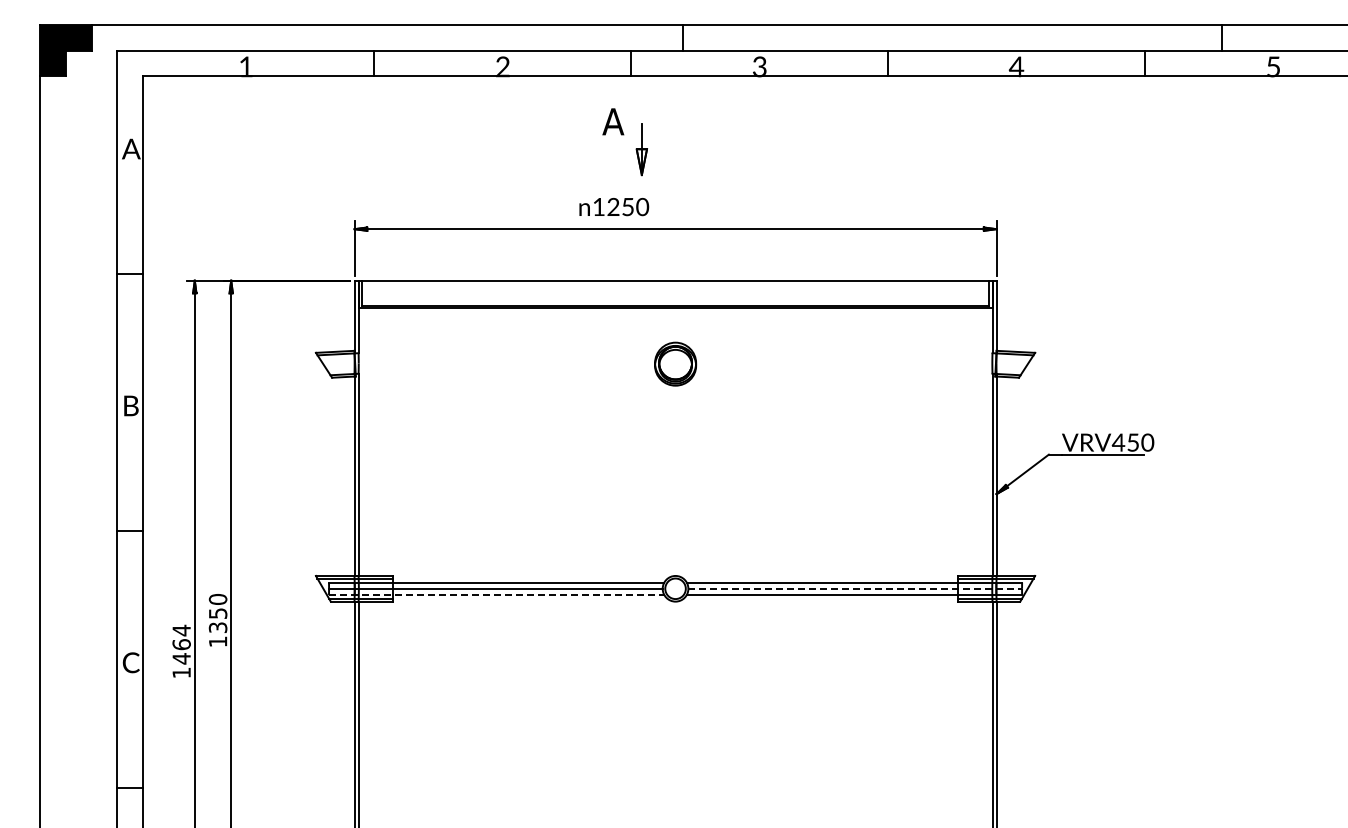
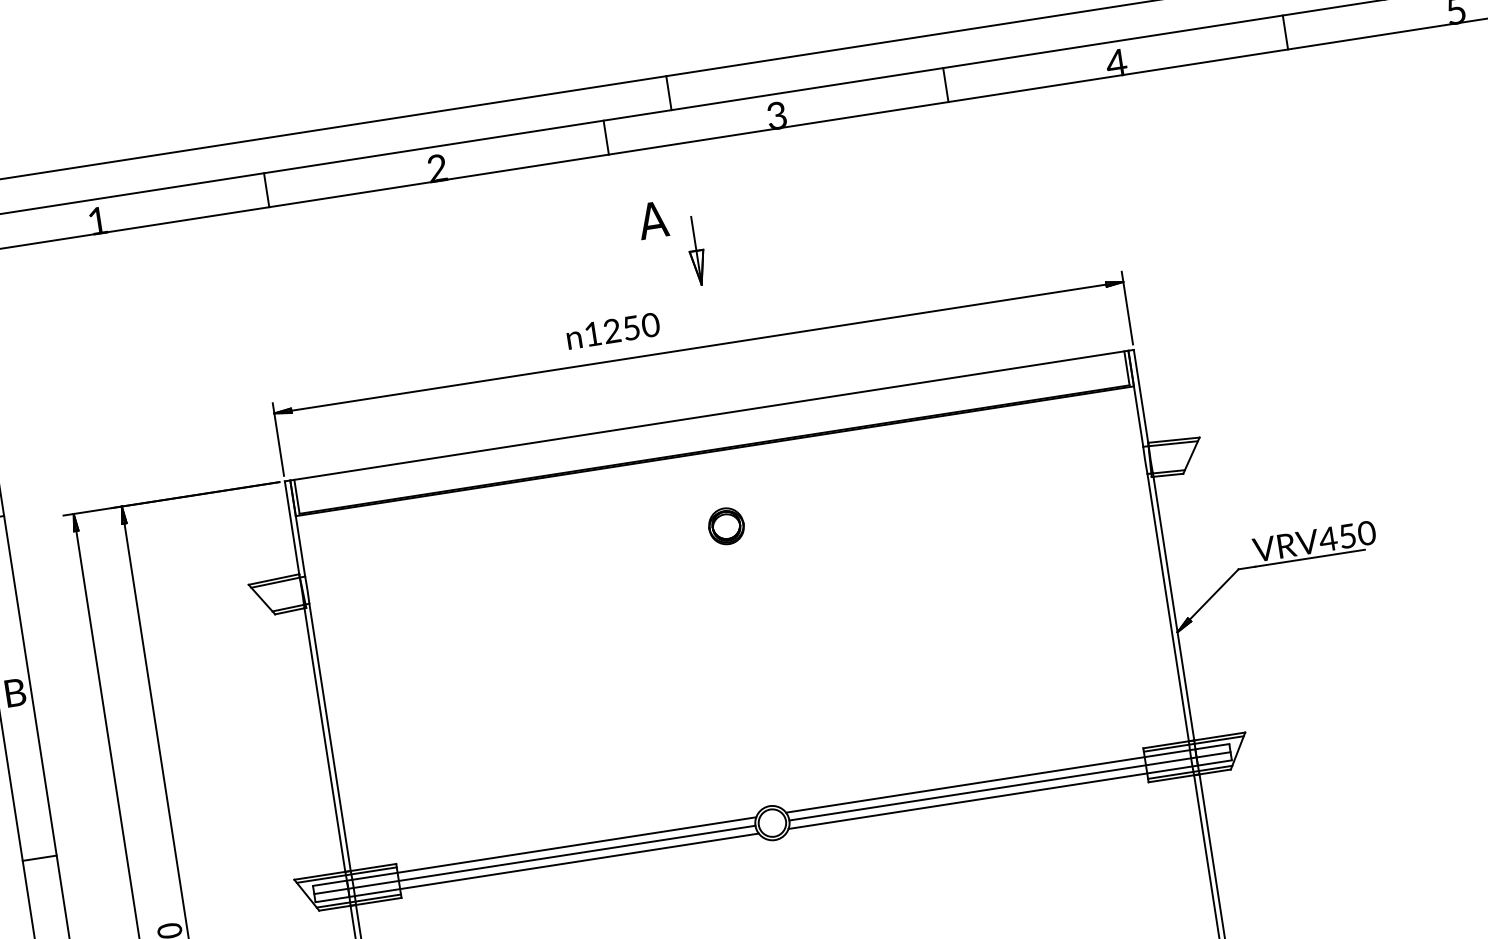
part: (624, 135) -> (670, 236), moved
part: (675, 364) -> (726, 526), size x0.62
line: (855, 588) -> (1010, 785), dashed -> solid
line: (496, 594) -> (536, 867), dashed -> solid

